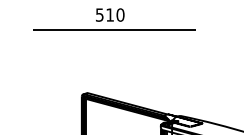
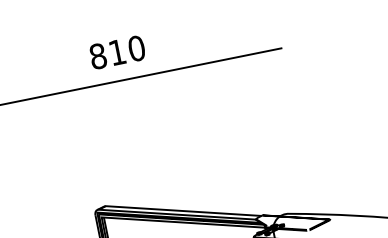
text: (99, 14) -> (97, 55), 510 -> 810

